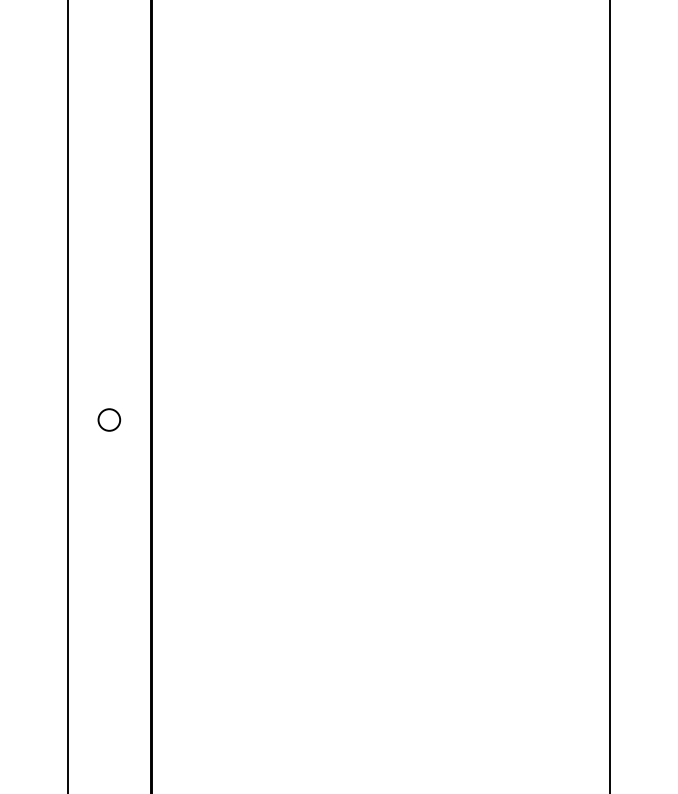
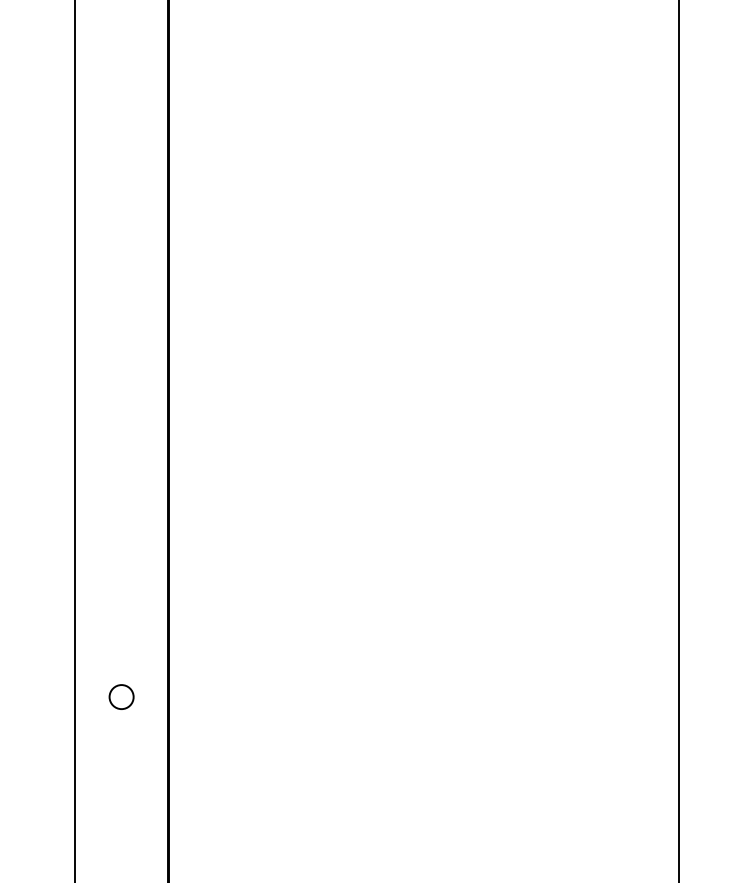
circle: (109, 419) -> (121, 696), moved

